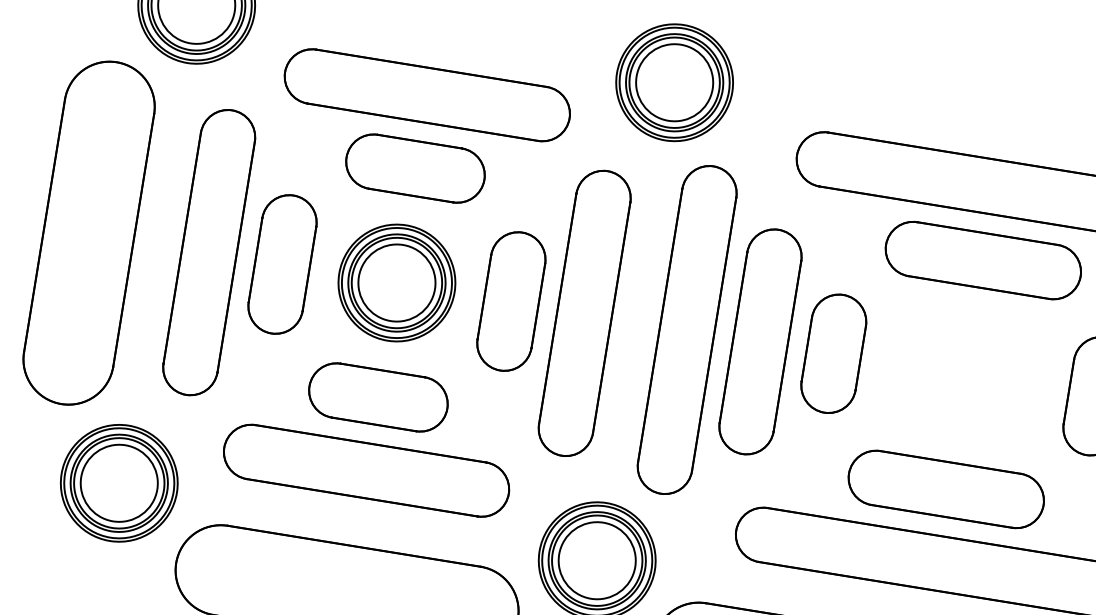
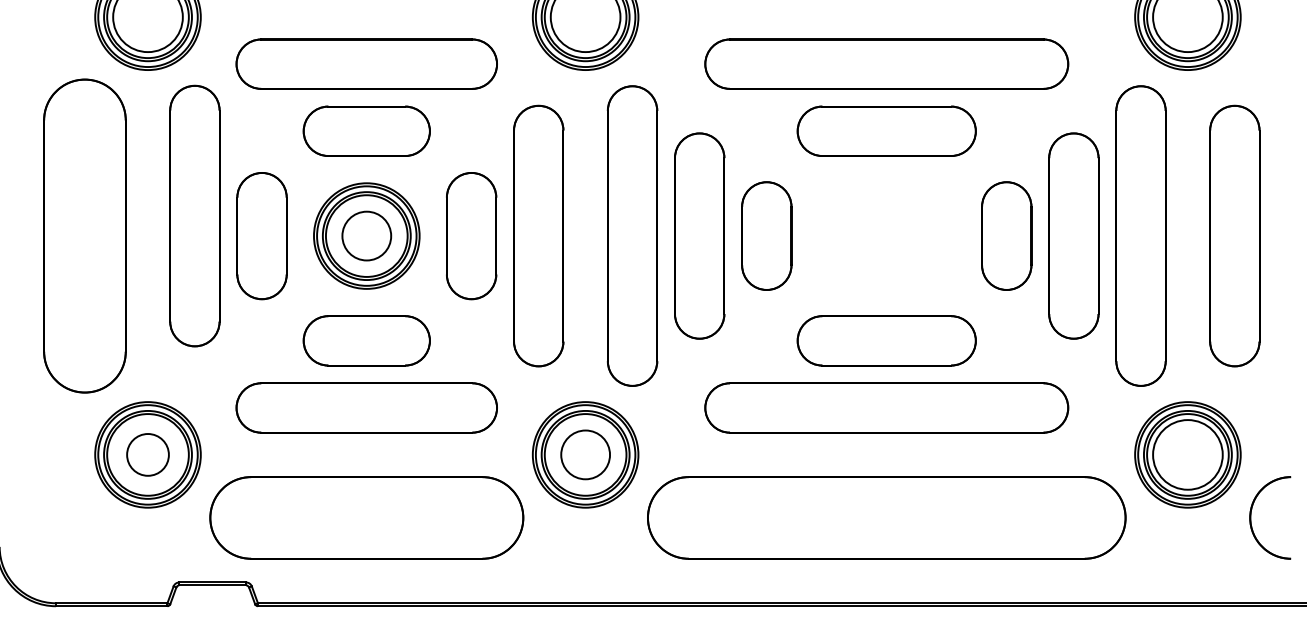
part: (208, 251) -> (194, 215), moved
circle: (396, 282) -> (366, 235), size x0.7
circle: (118, 482) -> (147, 454), size x0.6
circle: (597, 560) -> (585, 454), size x0.7

